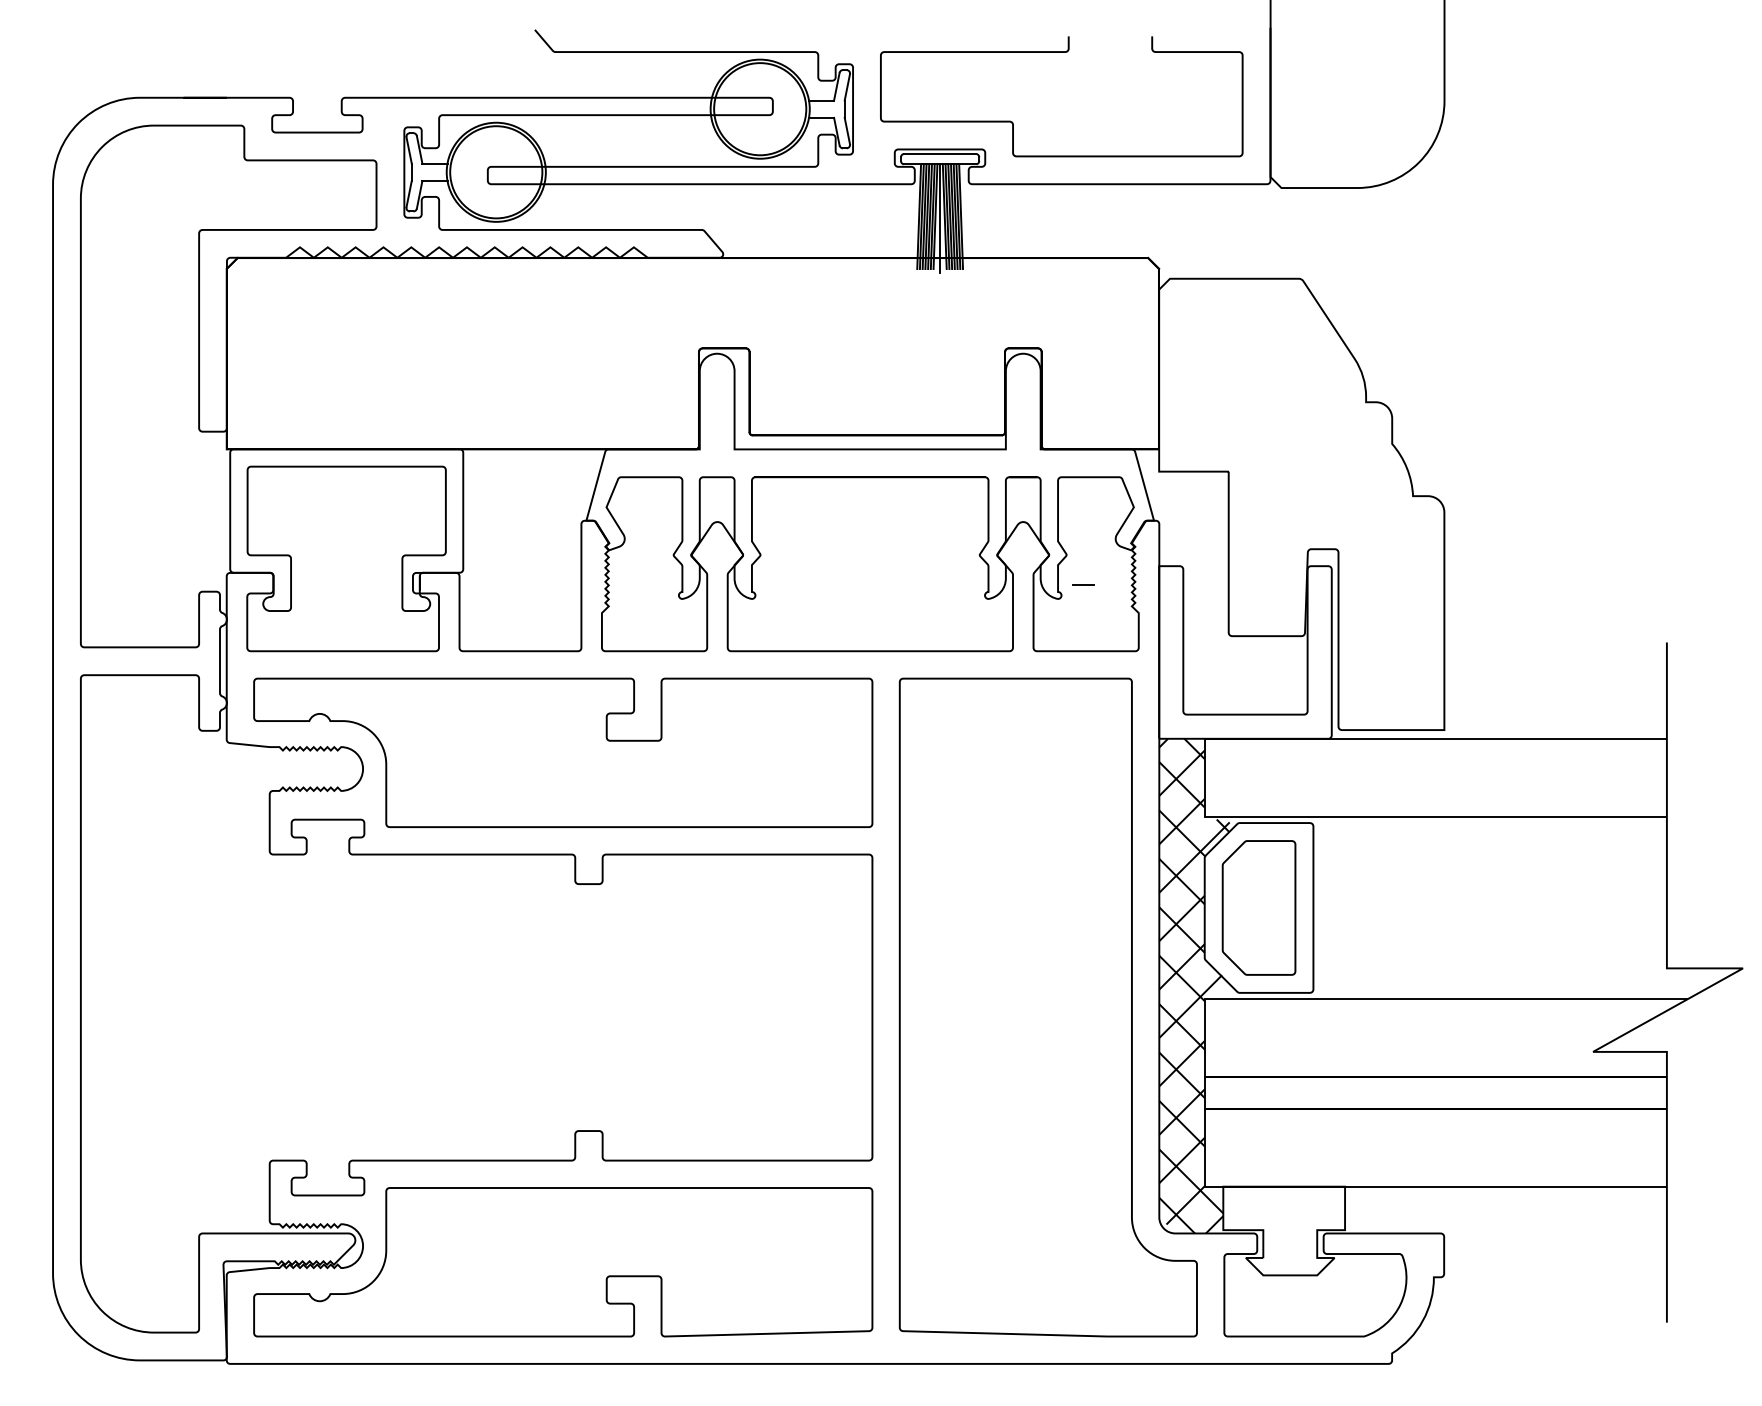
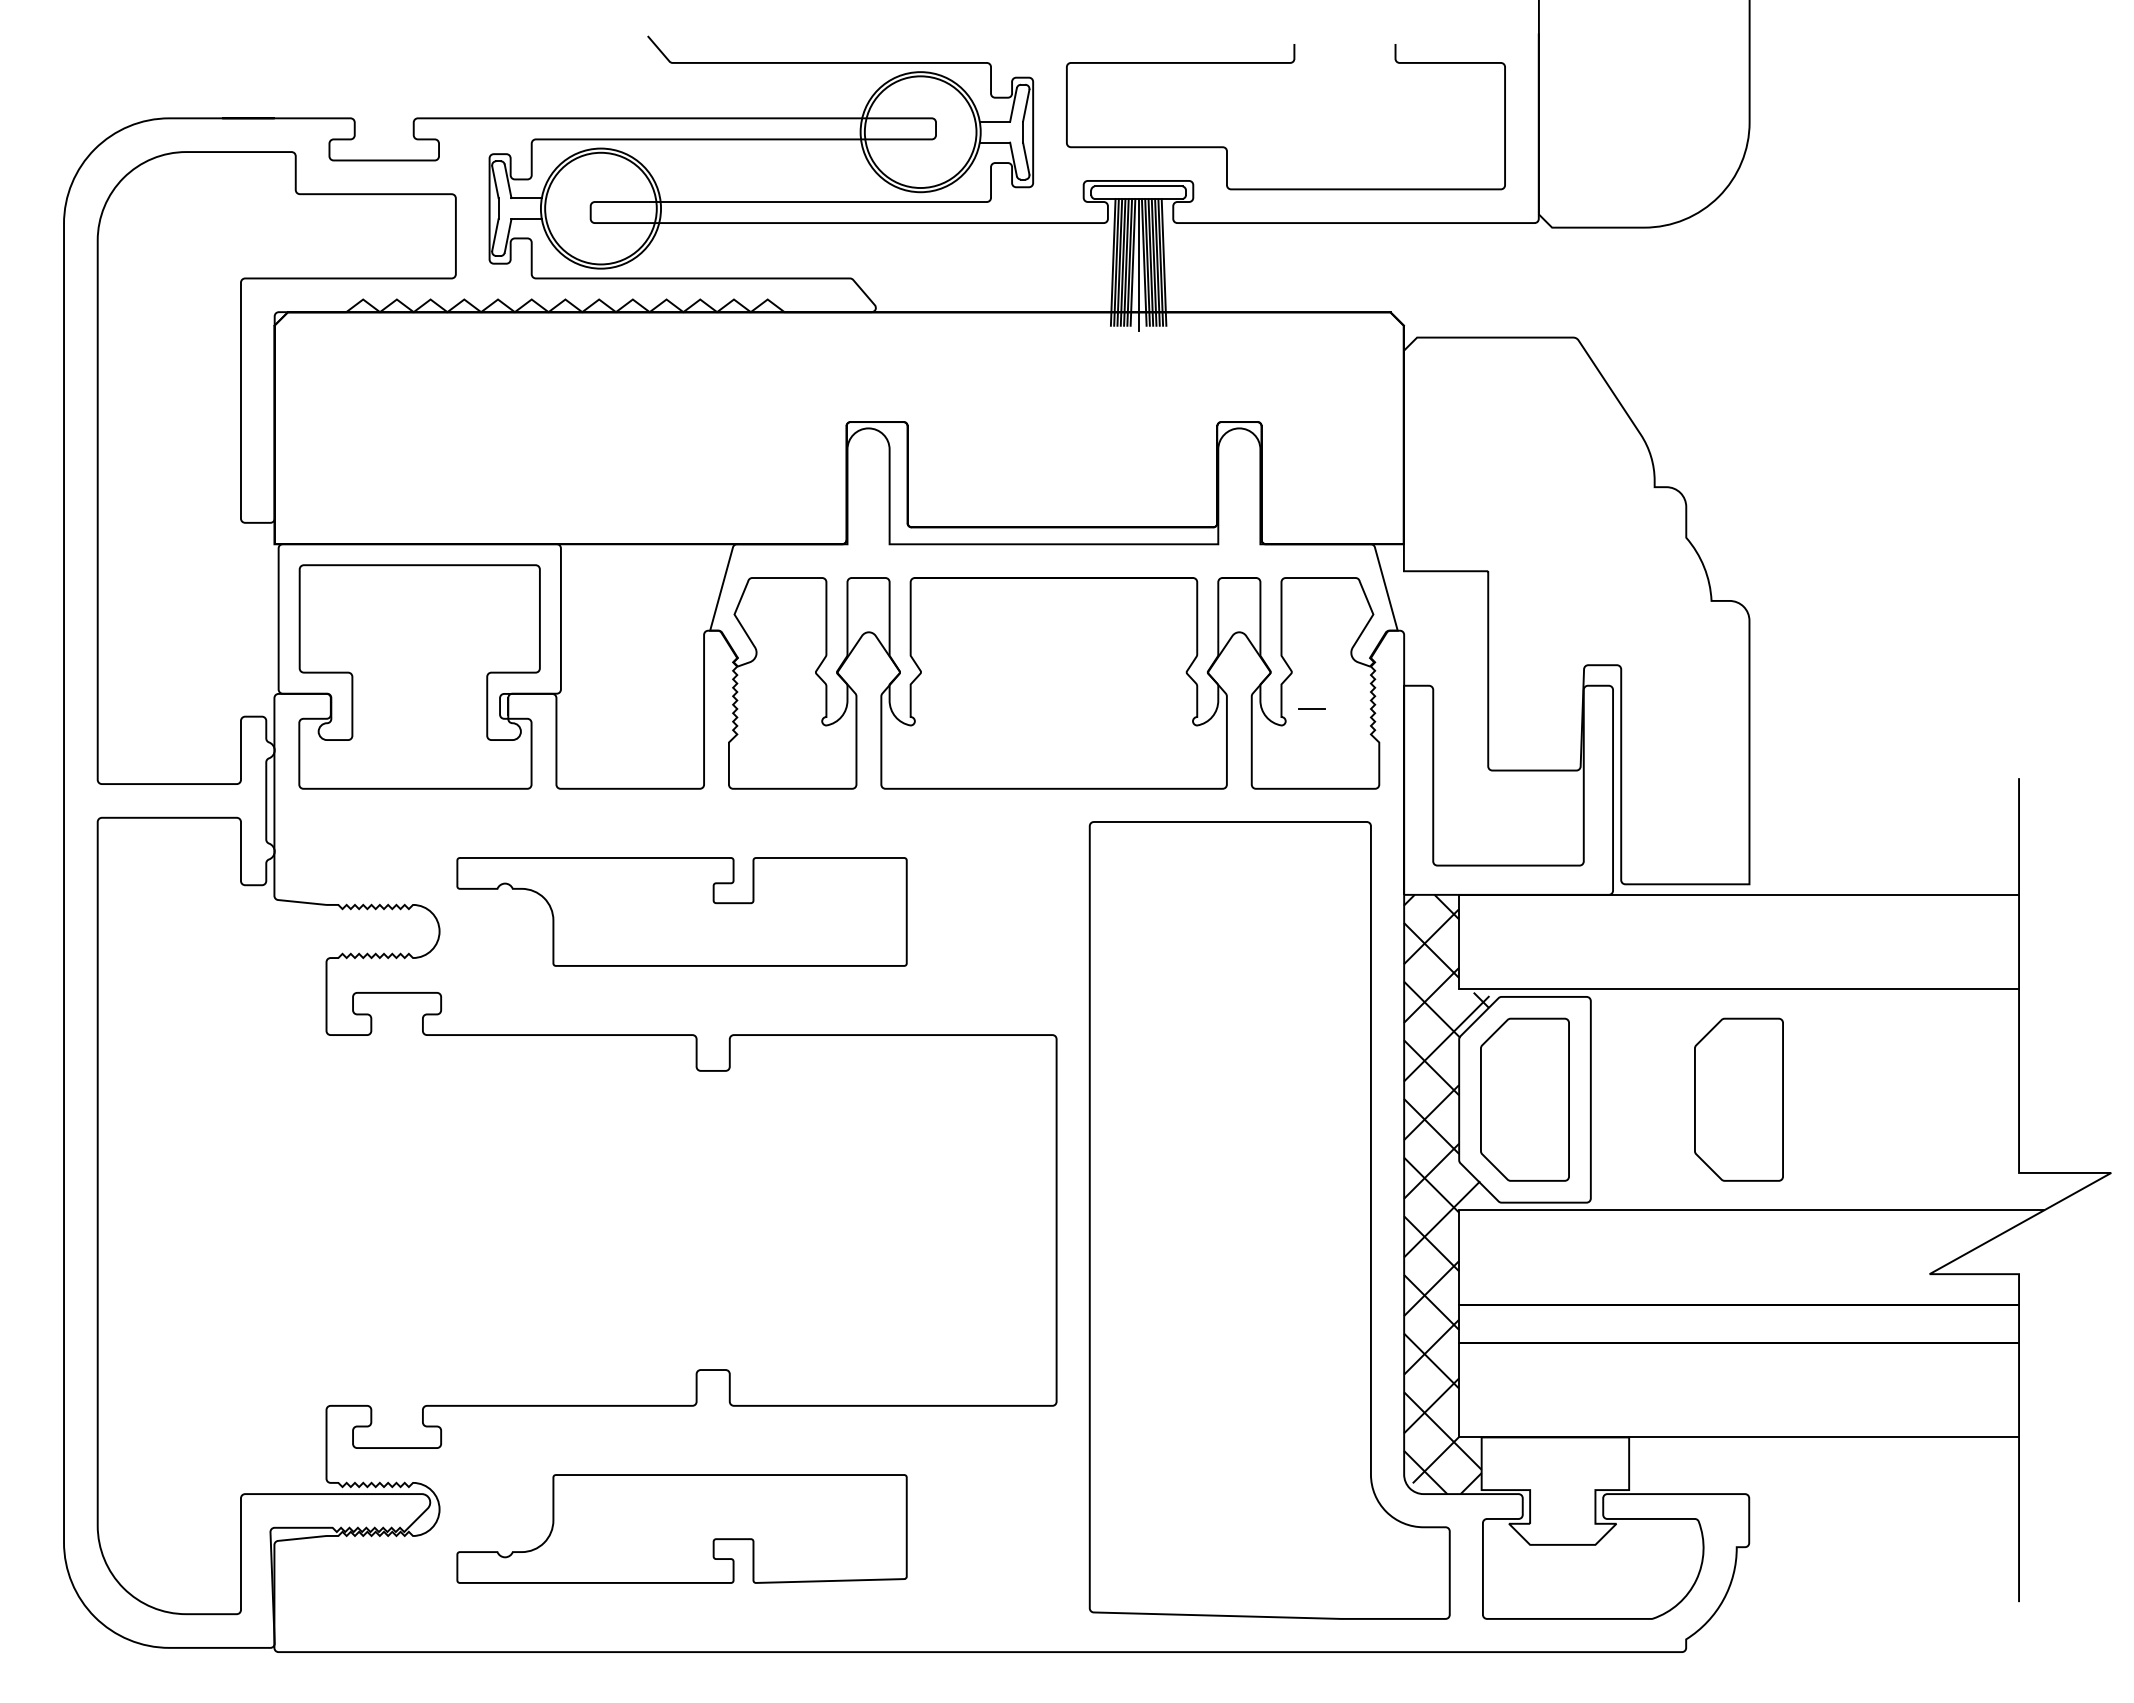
part: (562, 752) -> (681, 911), size x0.6
part: (1435, 907) -> (1738, 1099), added
part: (562, 1261) -> (681, 1528), size x0.6

